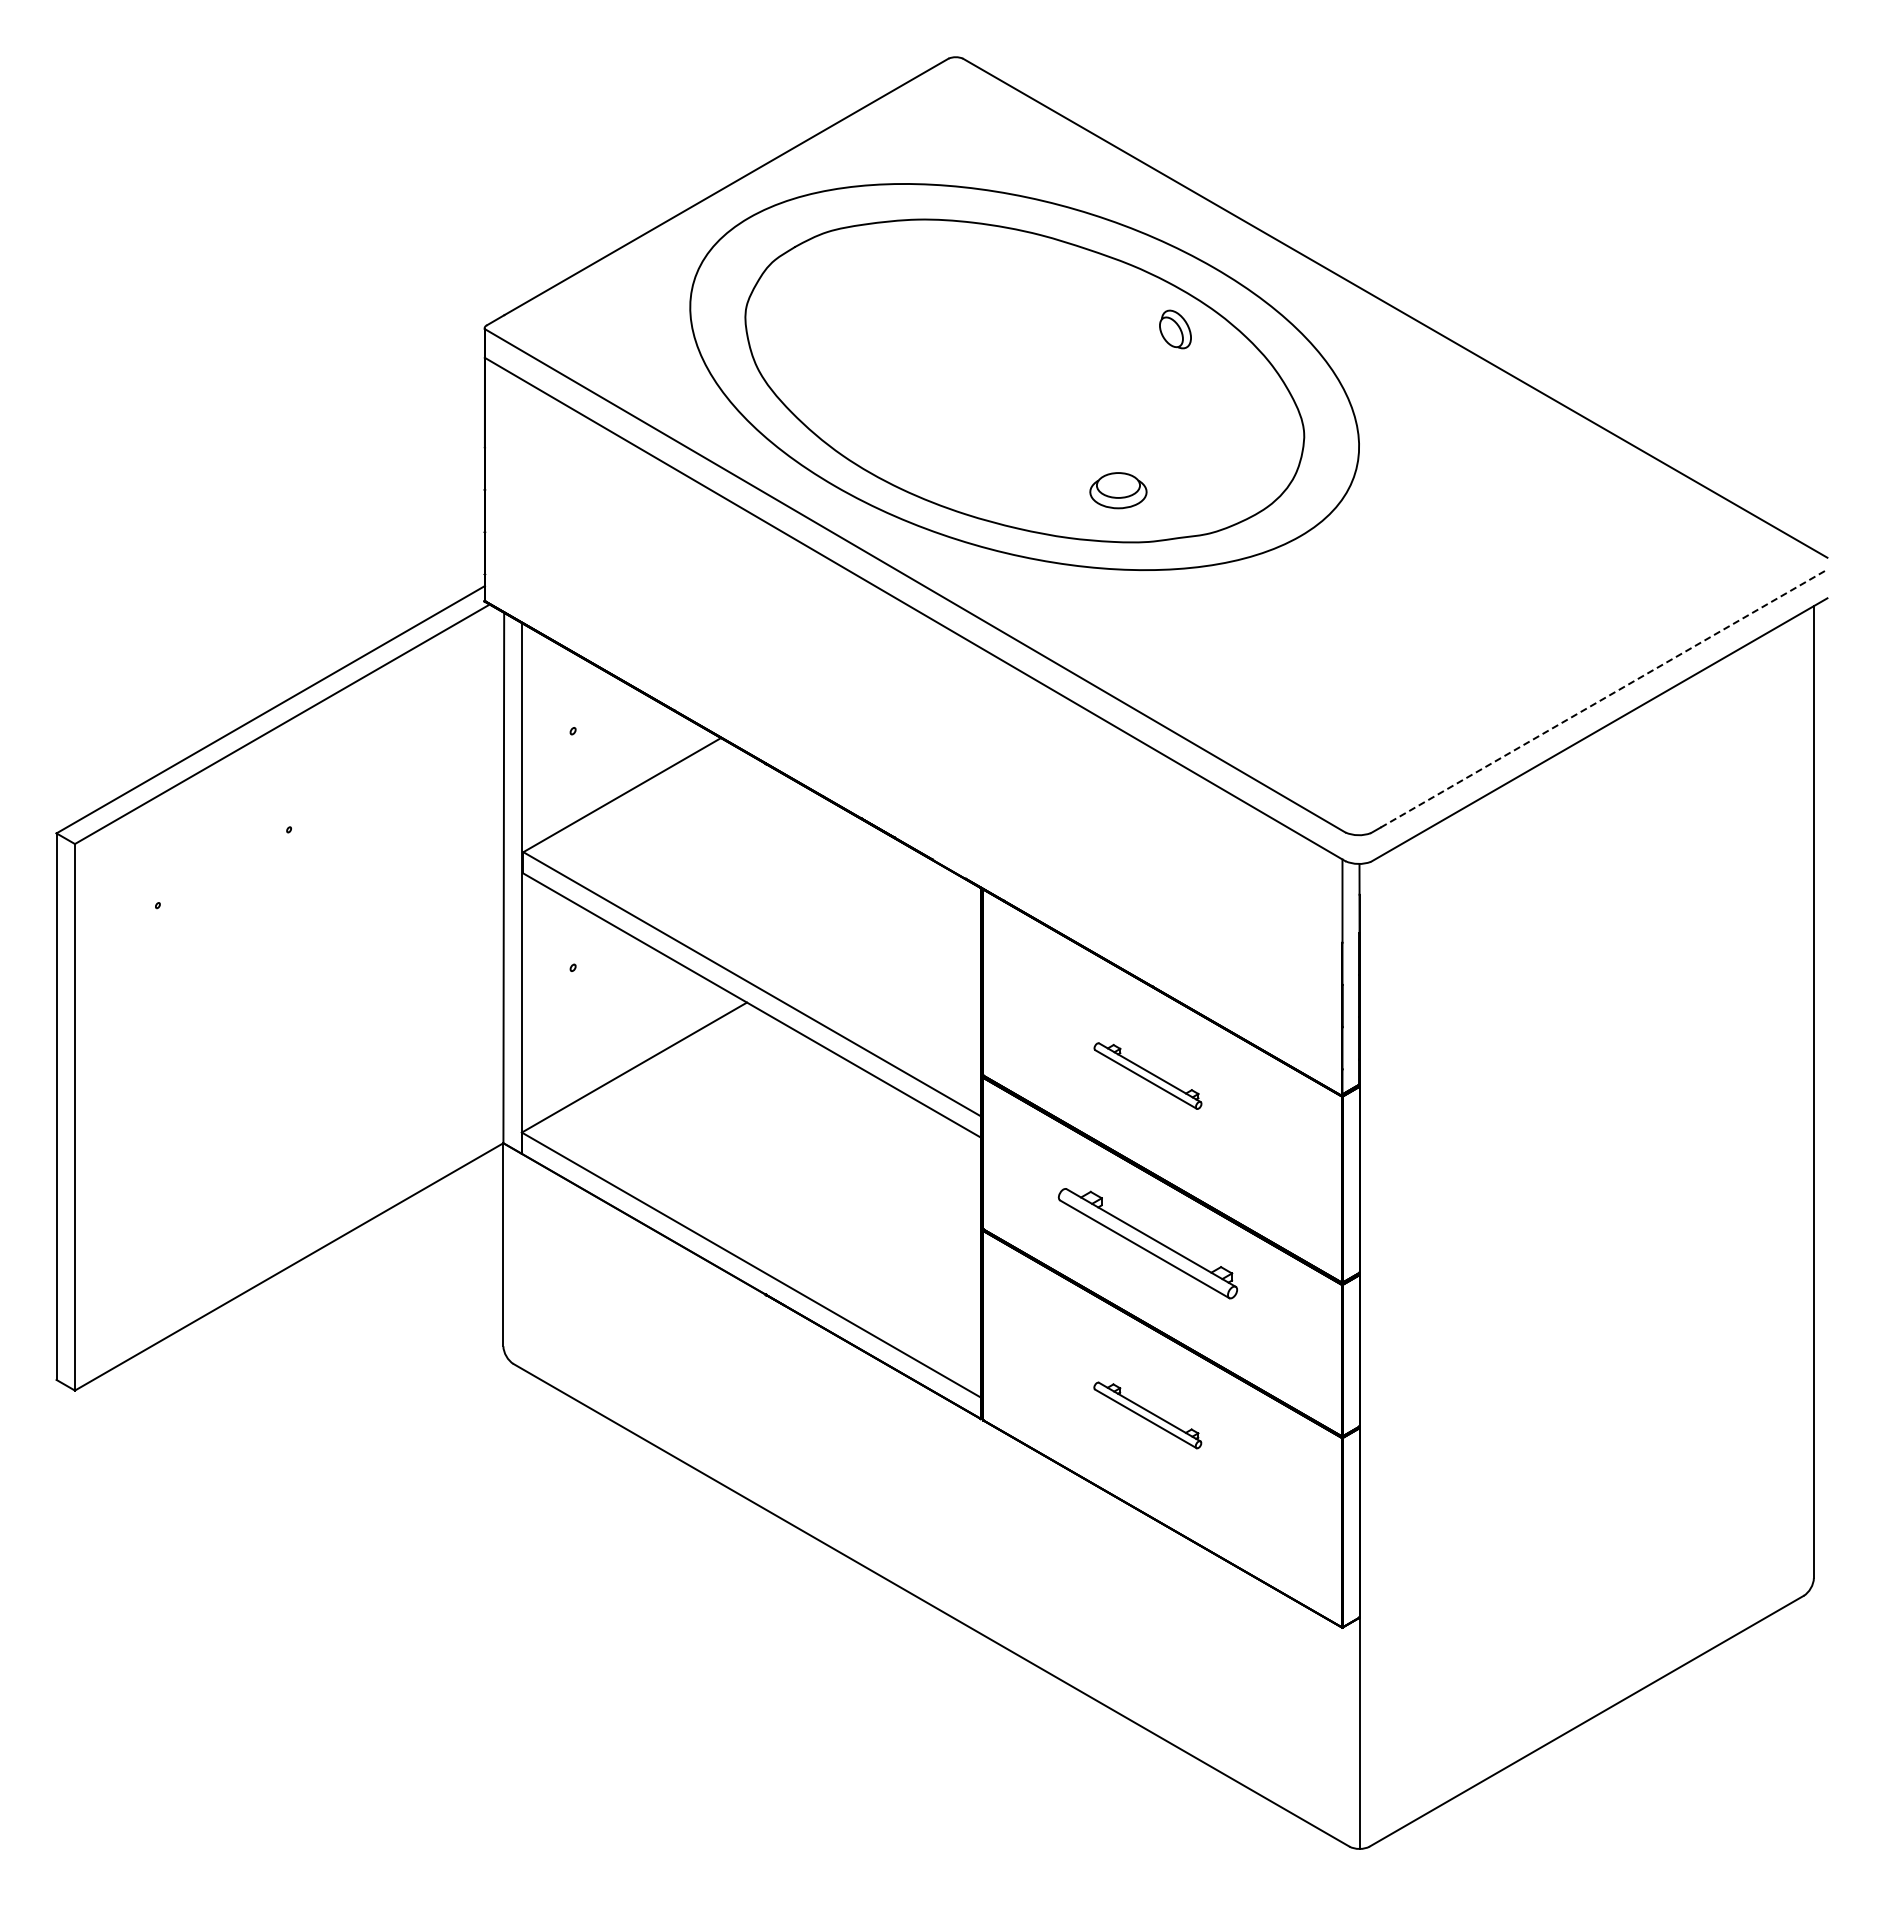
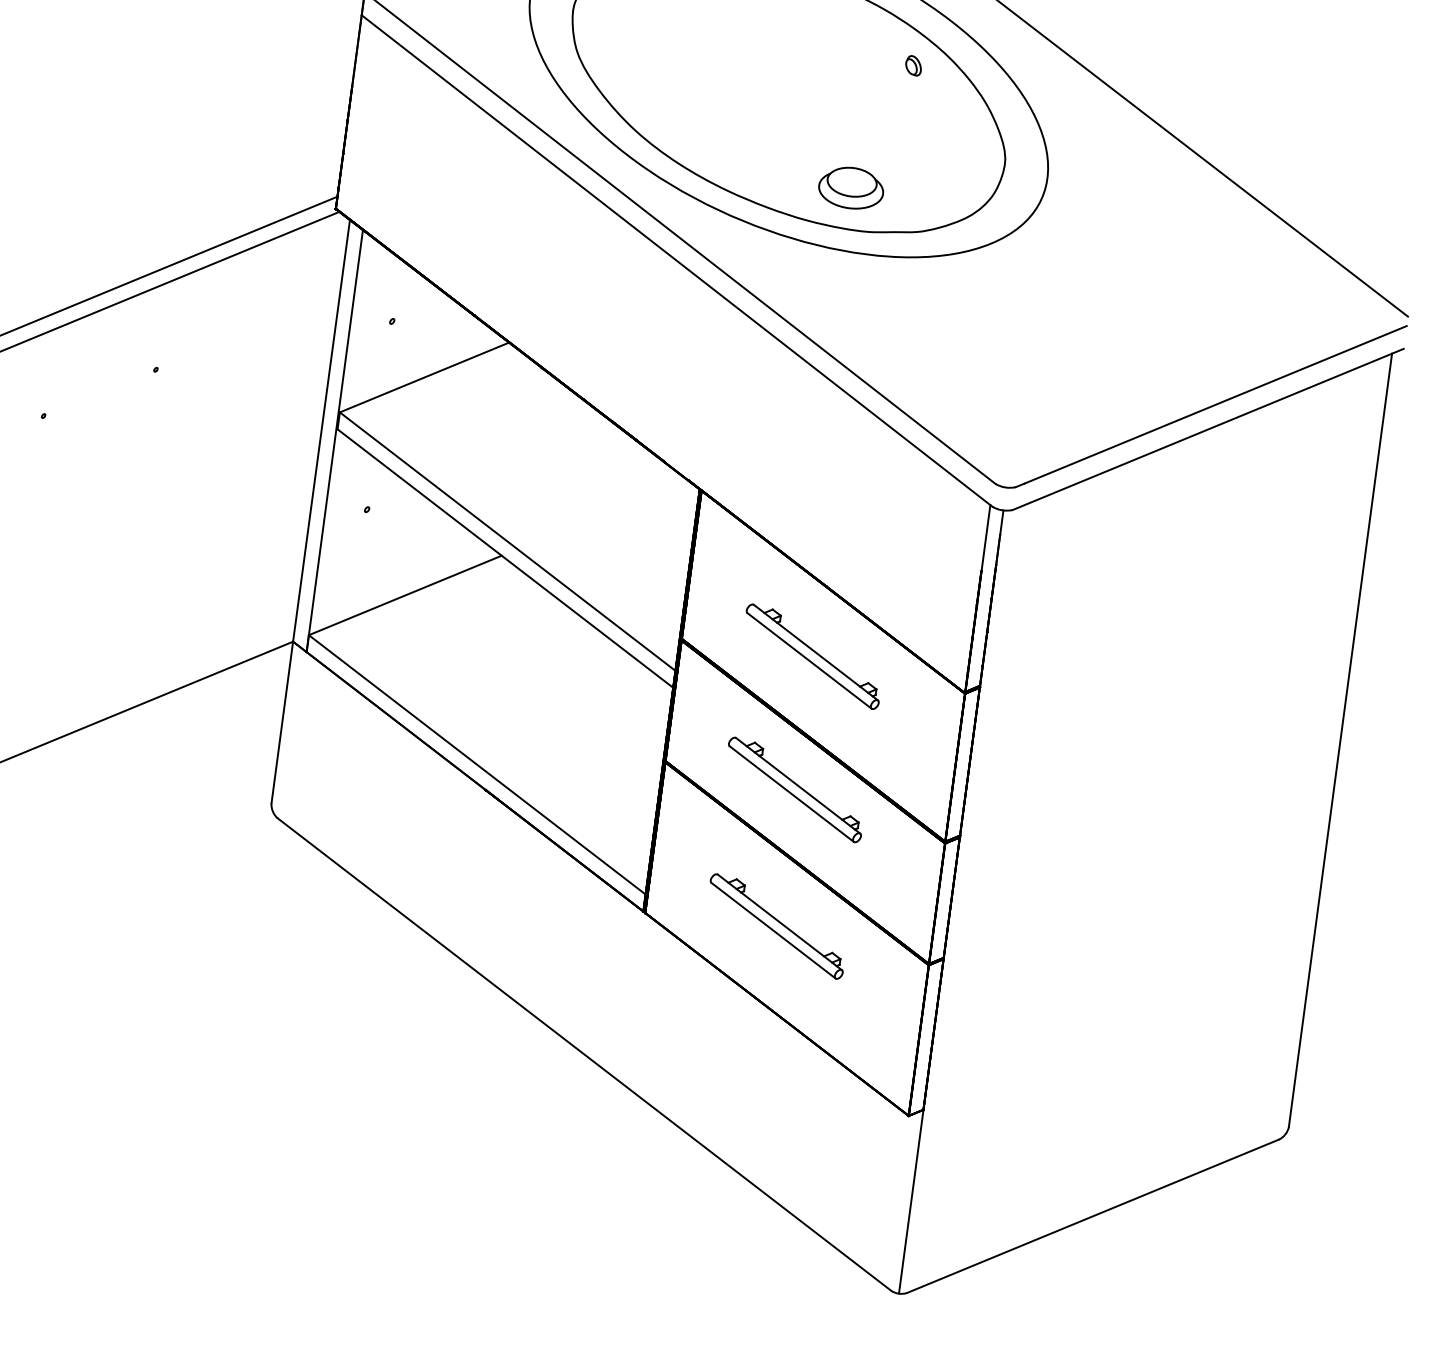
part: (1174, 328) -> (913, 65), size x0.62
part: (1118, 490) -> (851, 187), size x1.43
line: (1604, 698) -> (1215, 404), dashed -> solid
part: (1147, 1075) -> (812, 656), size x1.67
part: (1147, 1415) -> (776, 926), size x1.67

